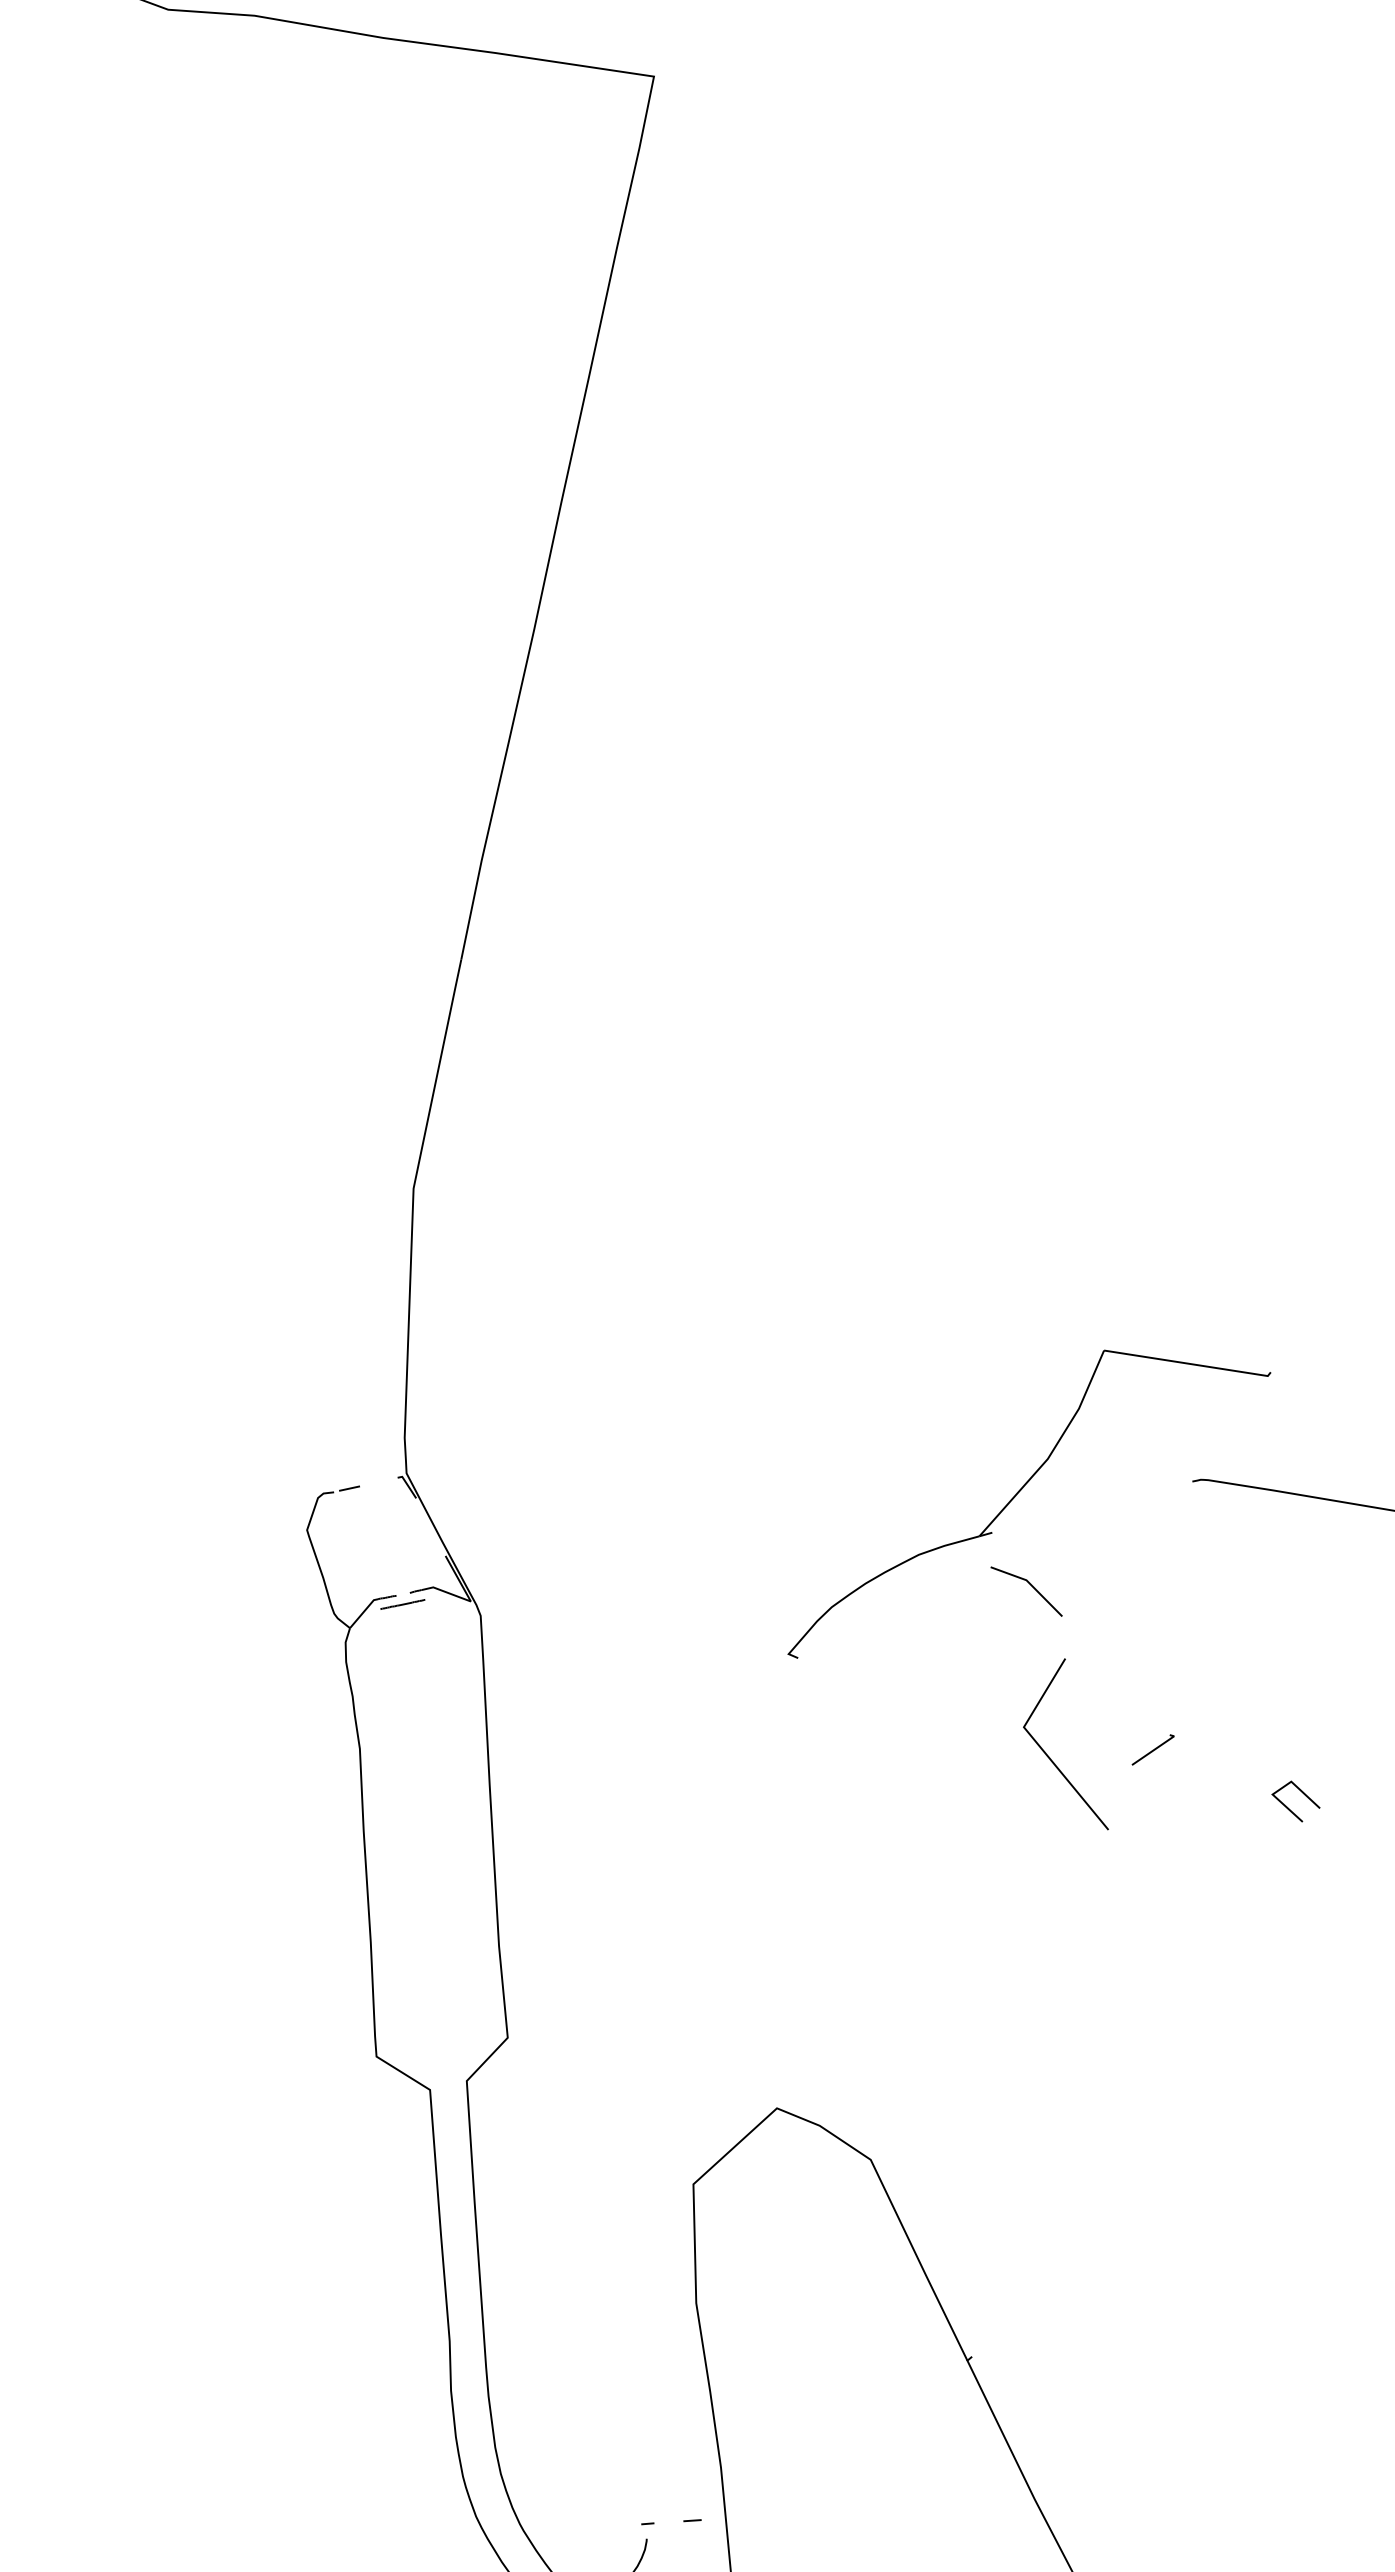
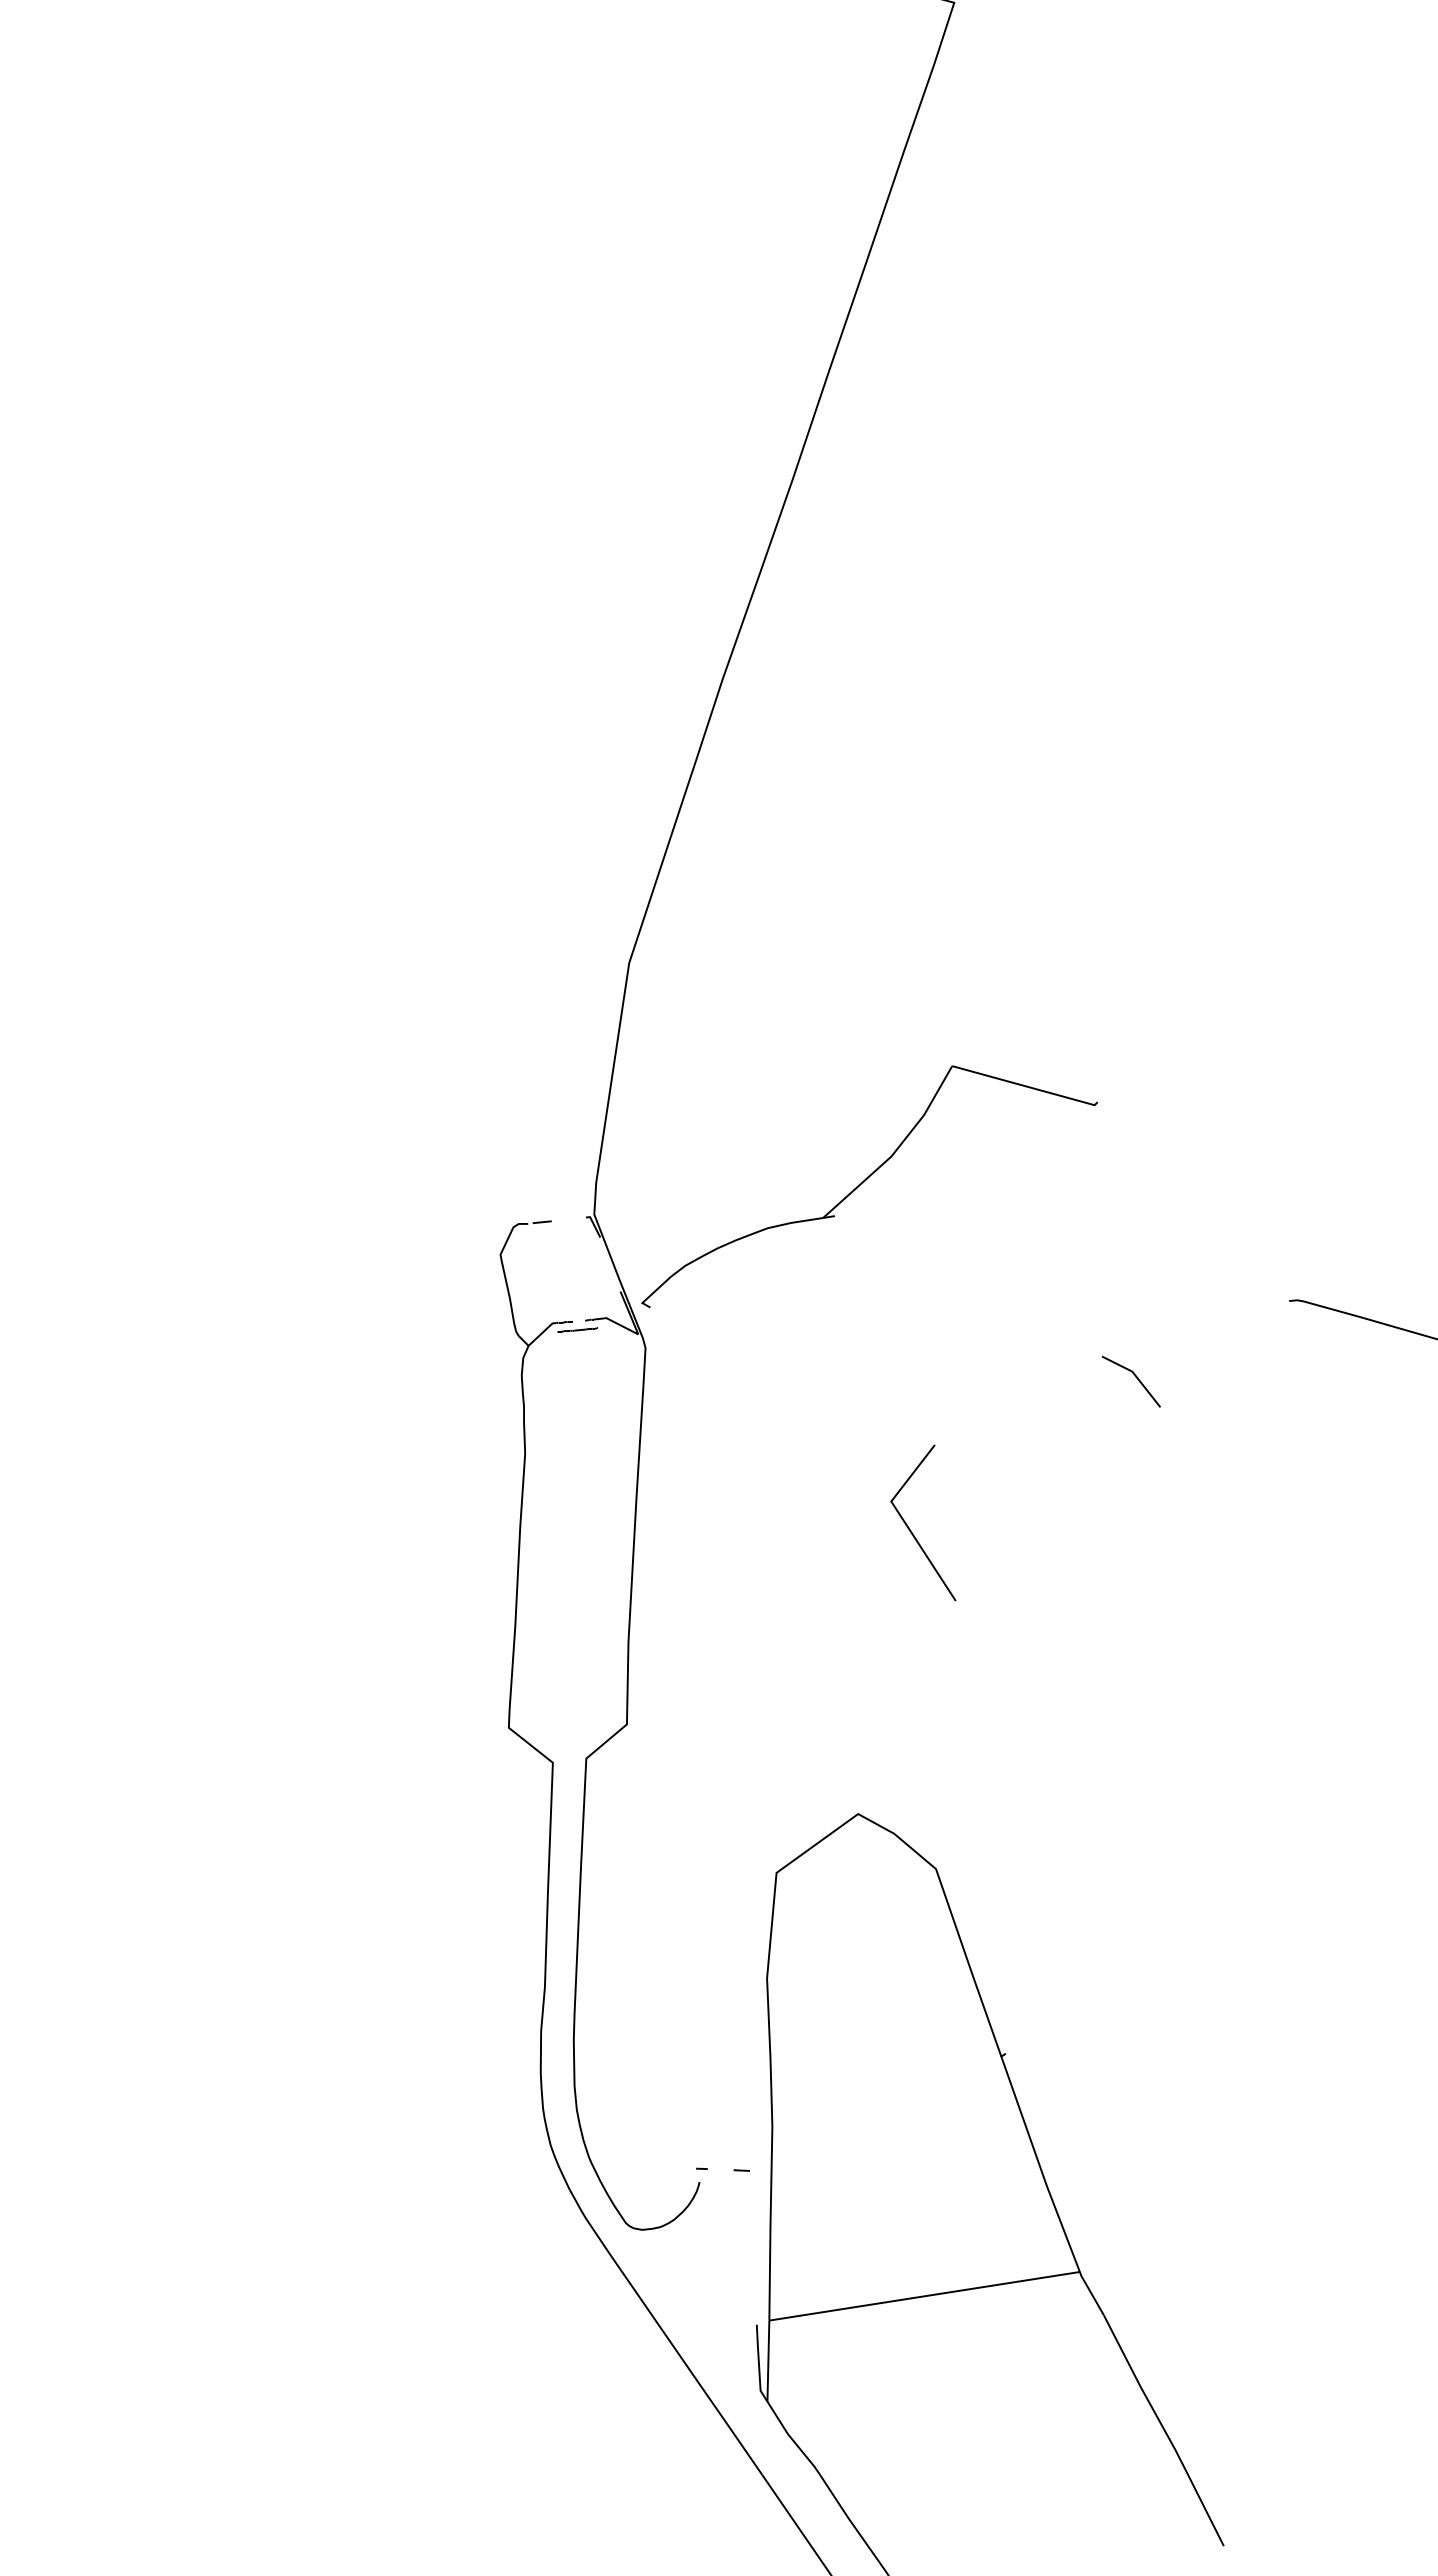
part: (1022, 1490) -> (865, 1181), moved
line: (1153, 1749) -> (1227, 1534), removed
line: (1050, 1756) -> (911, 1530), moved
line: (1289, 1808) -> (1342, 1600), removed

